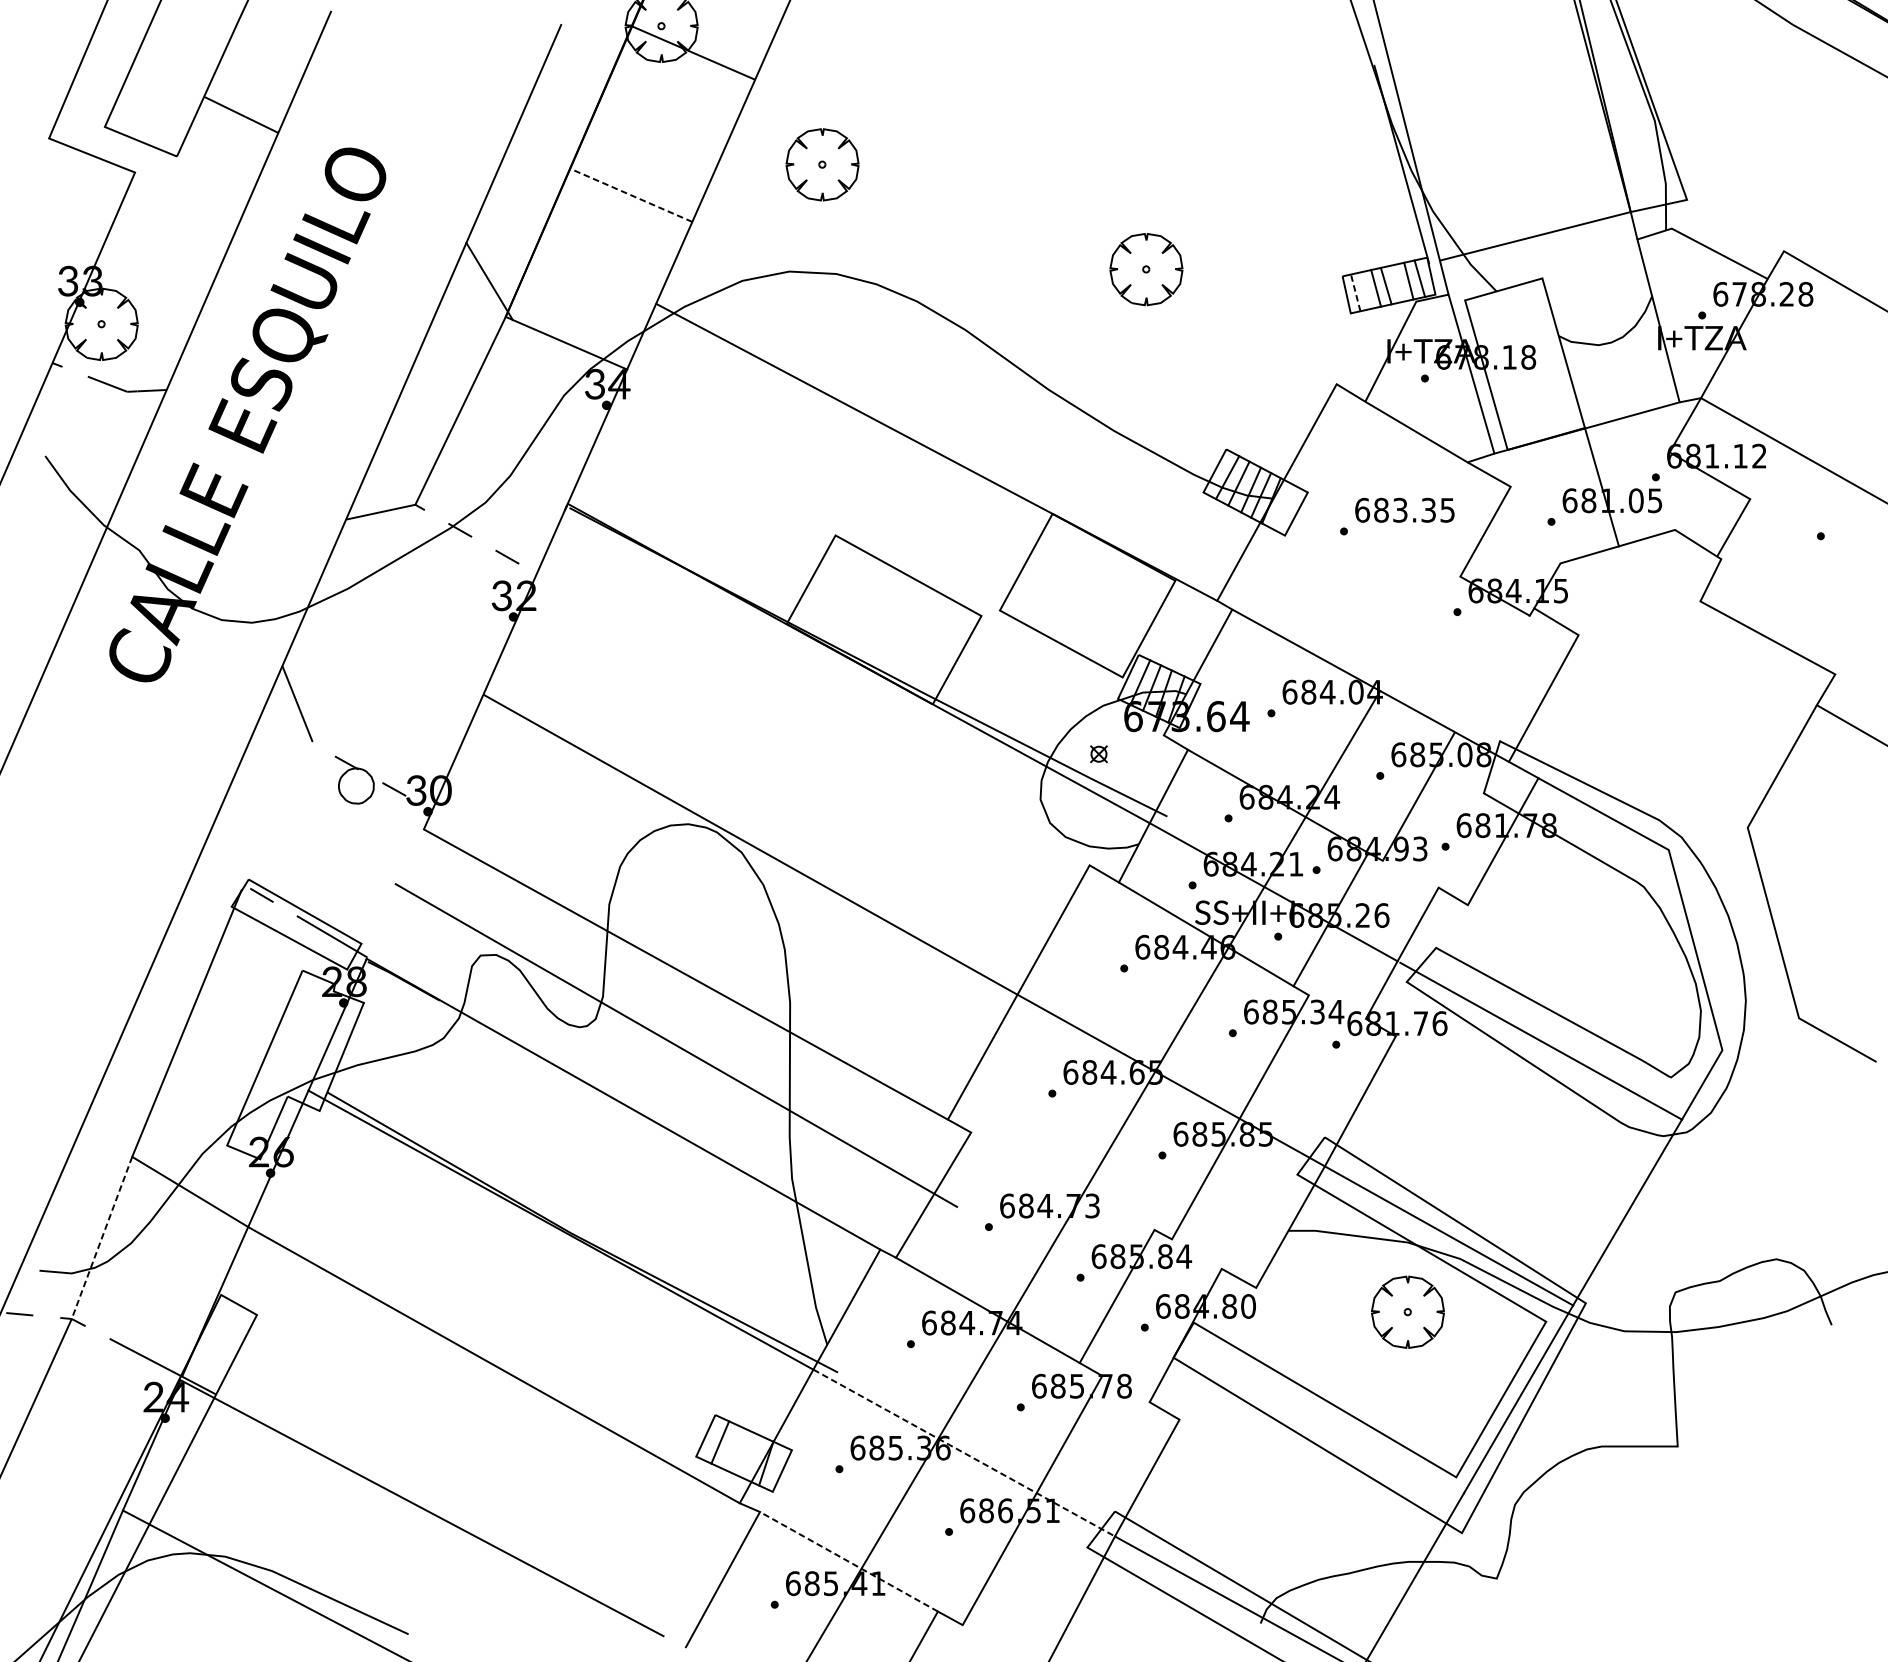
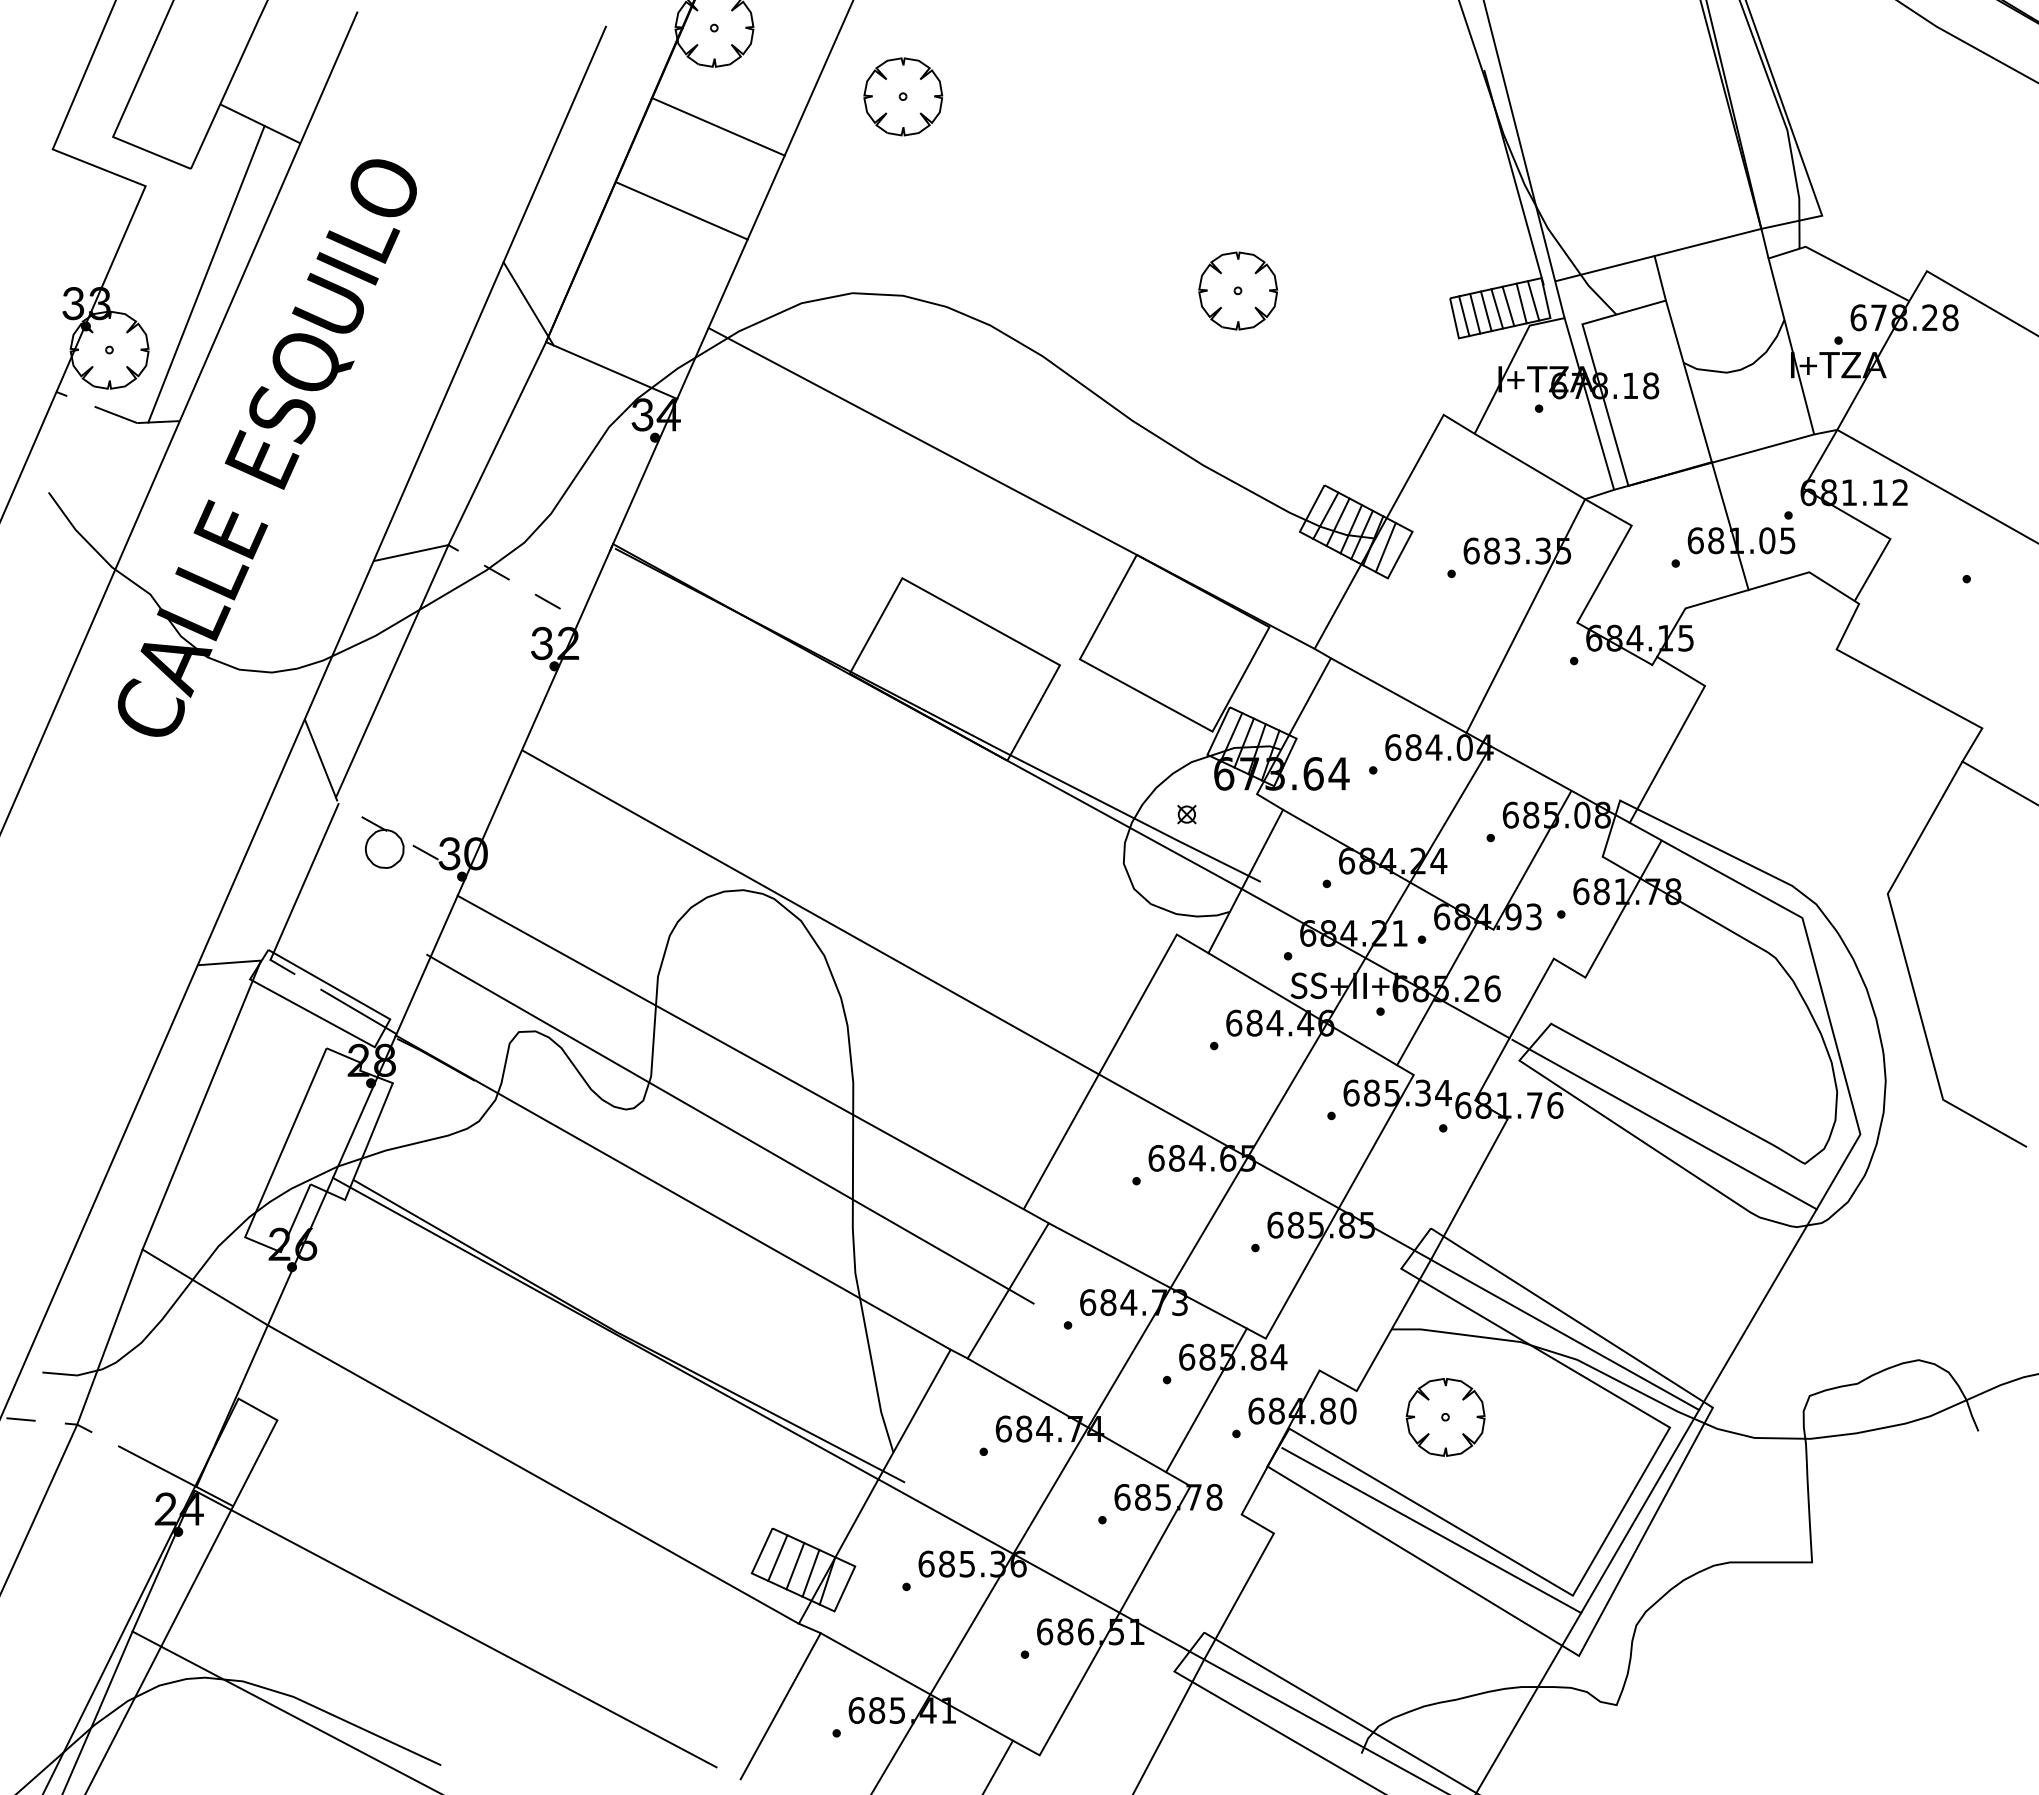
line: (692, 52) -> (717, 126), moved
part: (822, 164) -> (903, 96), moved
line: (631, 195) -> (681, 210), dashed -> solid
line: (191, 253) -> (206, 273), added
line: (1536, 257) -> (1659, 278), added
line: (1396, 283) -> (1508, 306), added
line: (1366, 290) -> (1475, 313), added
line: (1355, 292) -> (1464, 315), dashed -> solid
line: (1282, 507) -> (1385, 547), added
line: (1412, 569) -> (1525, 615), added
line: (362, 621) -> (391, 671), added
line: (282, 816) -> (304, 881), added
line: (212, 891) -> (229, 962), added
line: (395, 893) -> (426, 964), added
line: (1062, 1180) -> (1147, 1275), added
line: (101, 1238) -> (109, 1337), dashed -> solid
part: (1407, 1312) -> (1445, 1417), moved
line: (1325, 1416) -> (1431, 1530), added
line: (736, 1450) -> (795, 1566), added
line: (964, 1453) -> (1041, 1569), dashed -> solid
line: (750, 1455) -> (810, 1572), added
line: (848, 1561) -> (916, 1686), dashed -> solid

